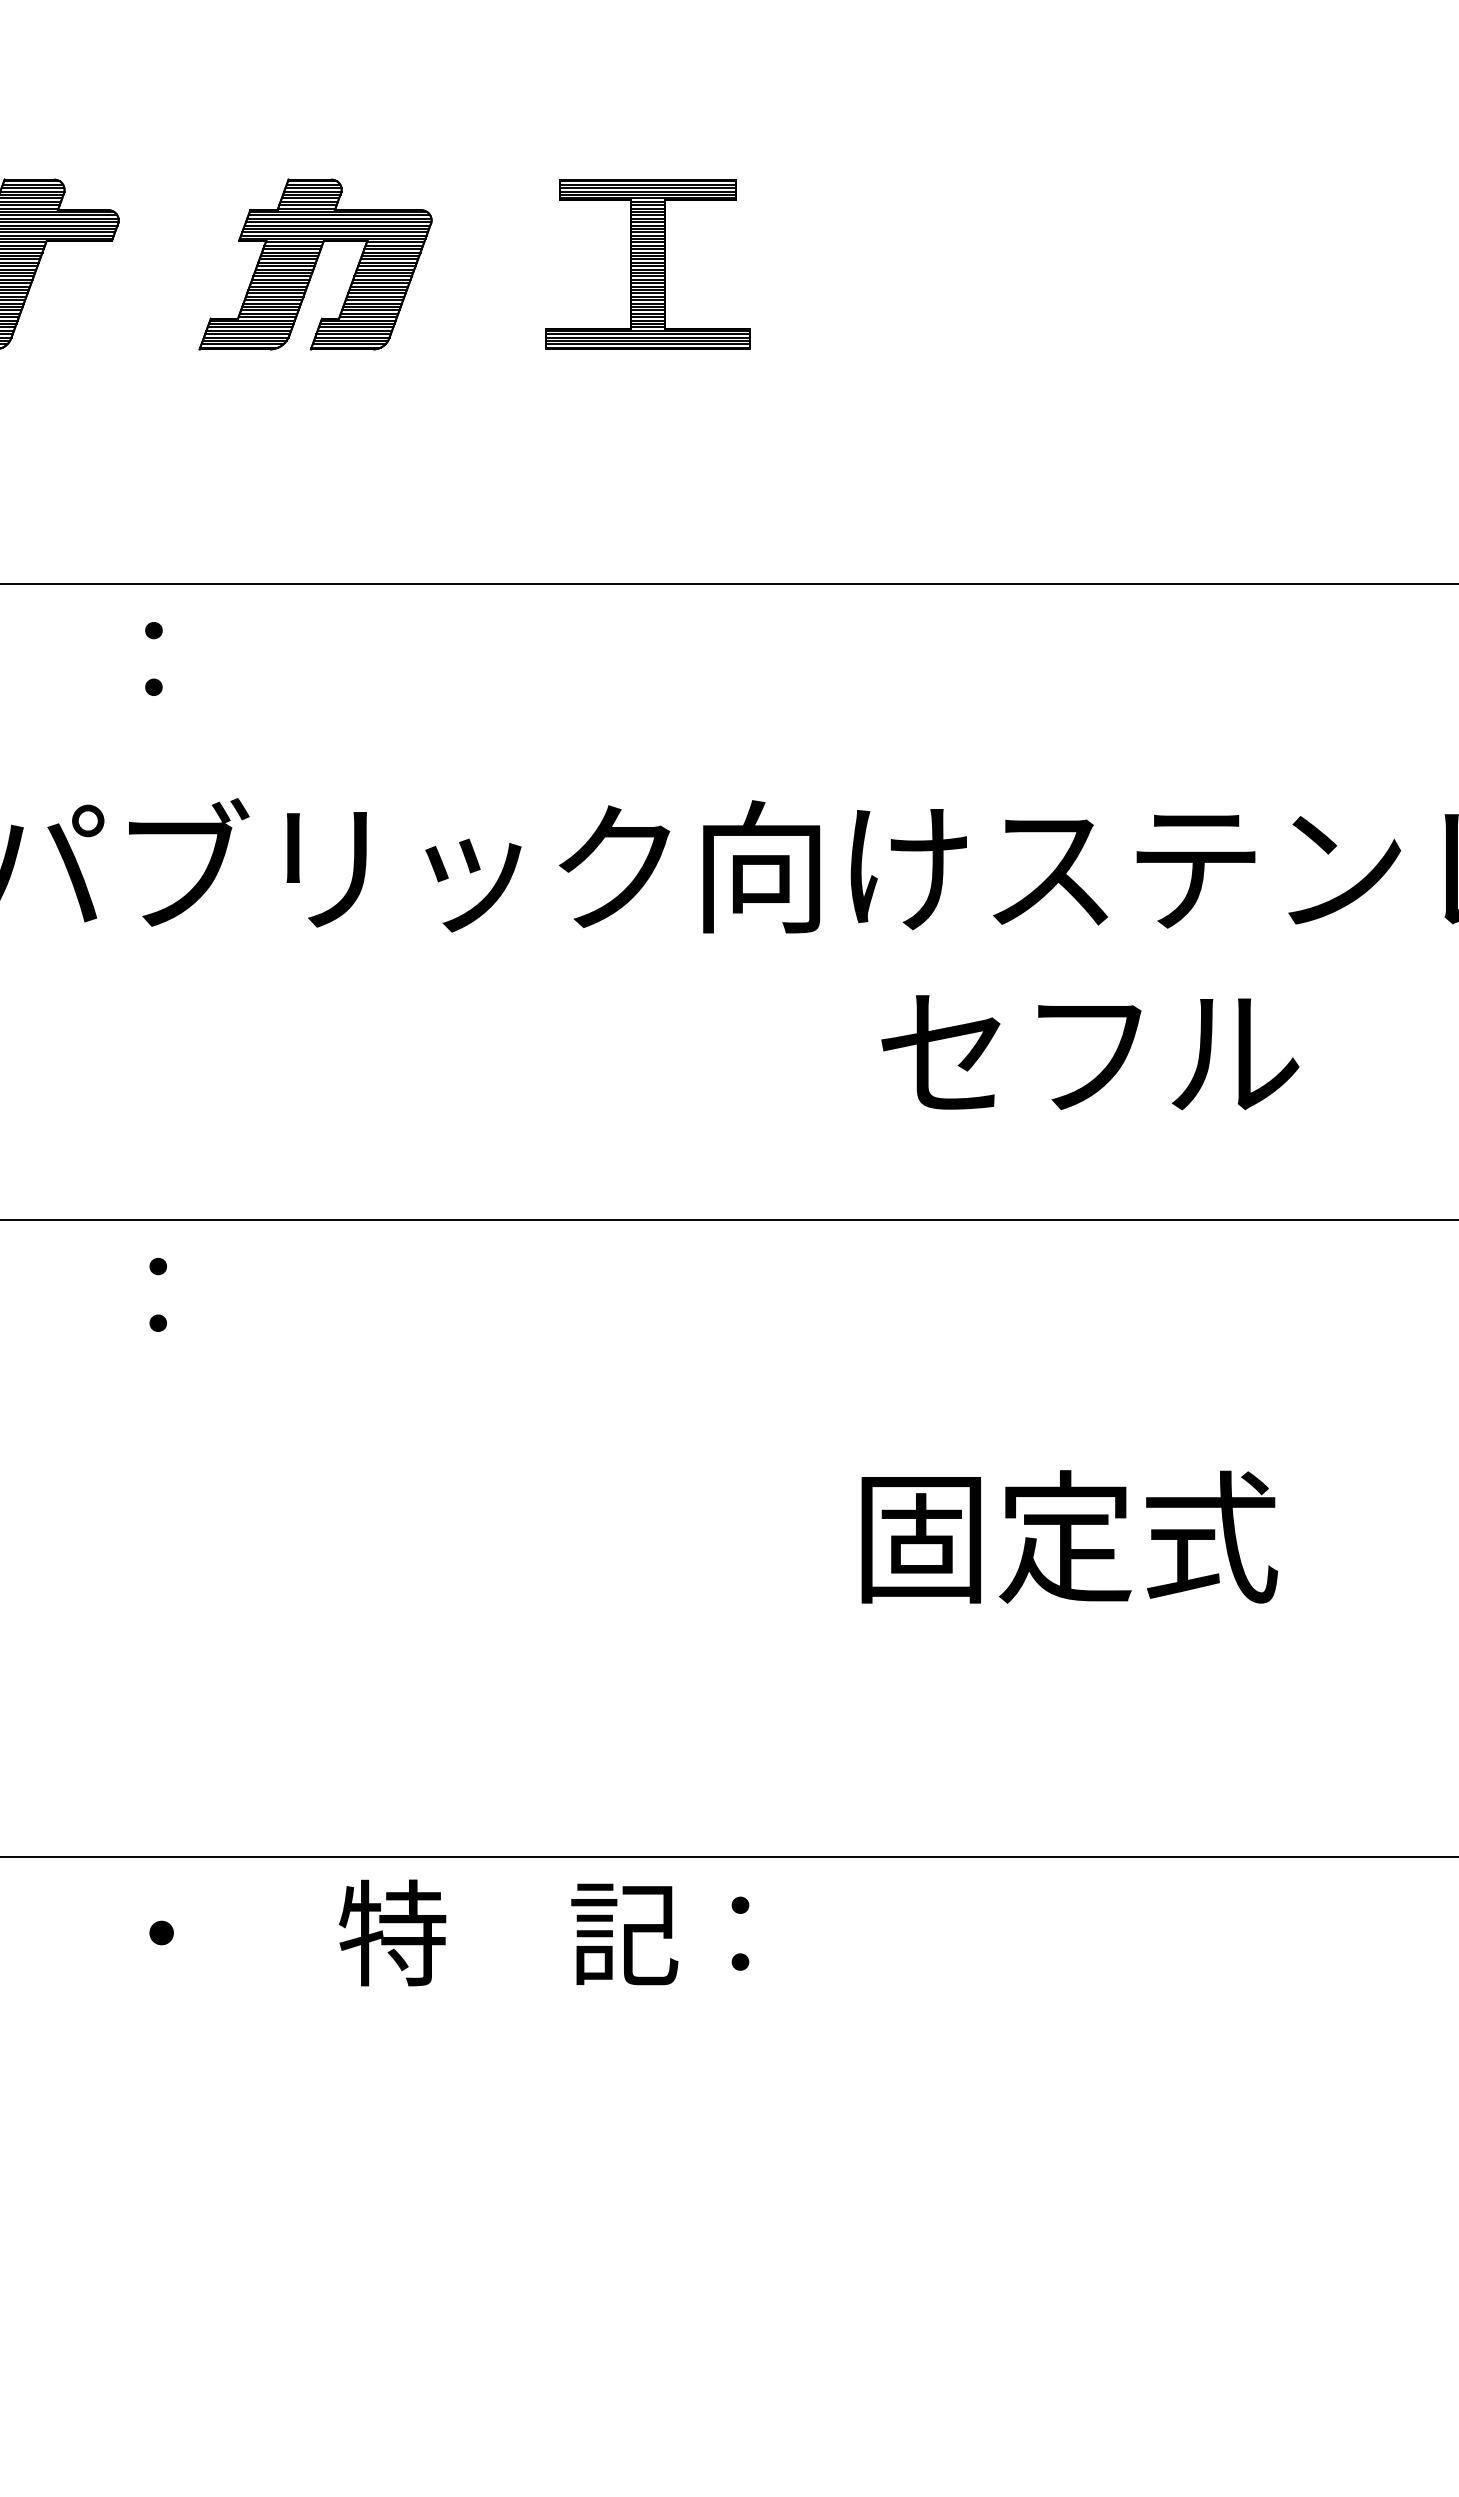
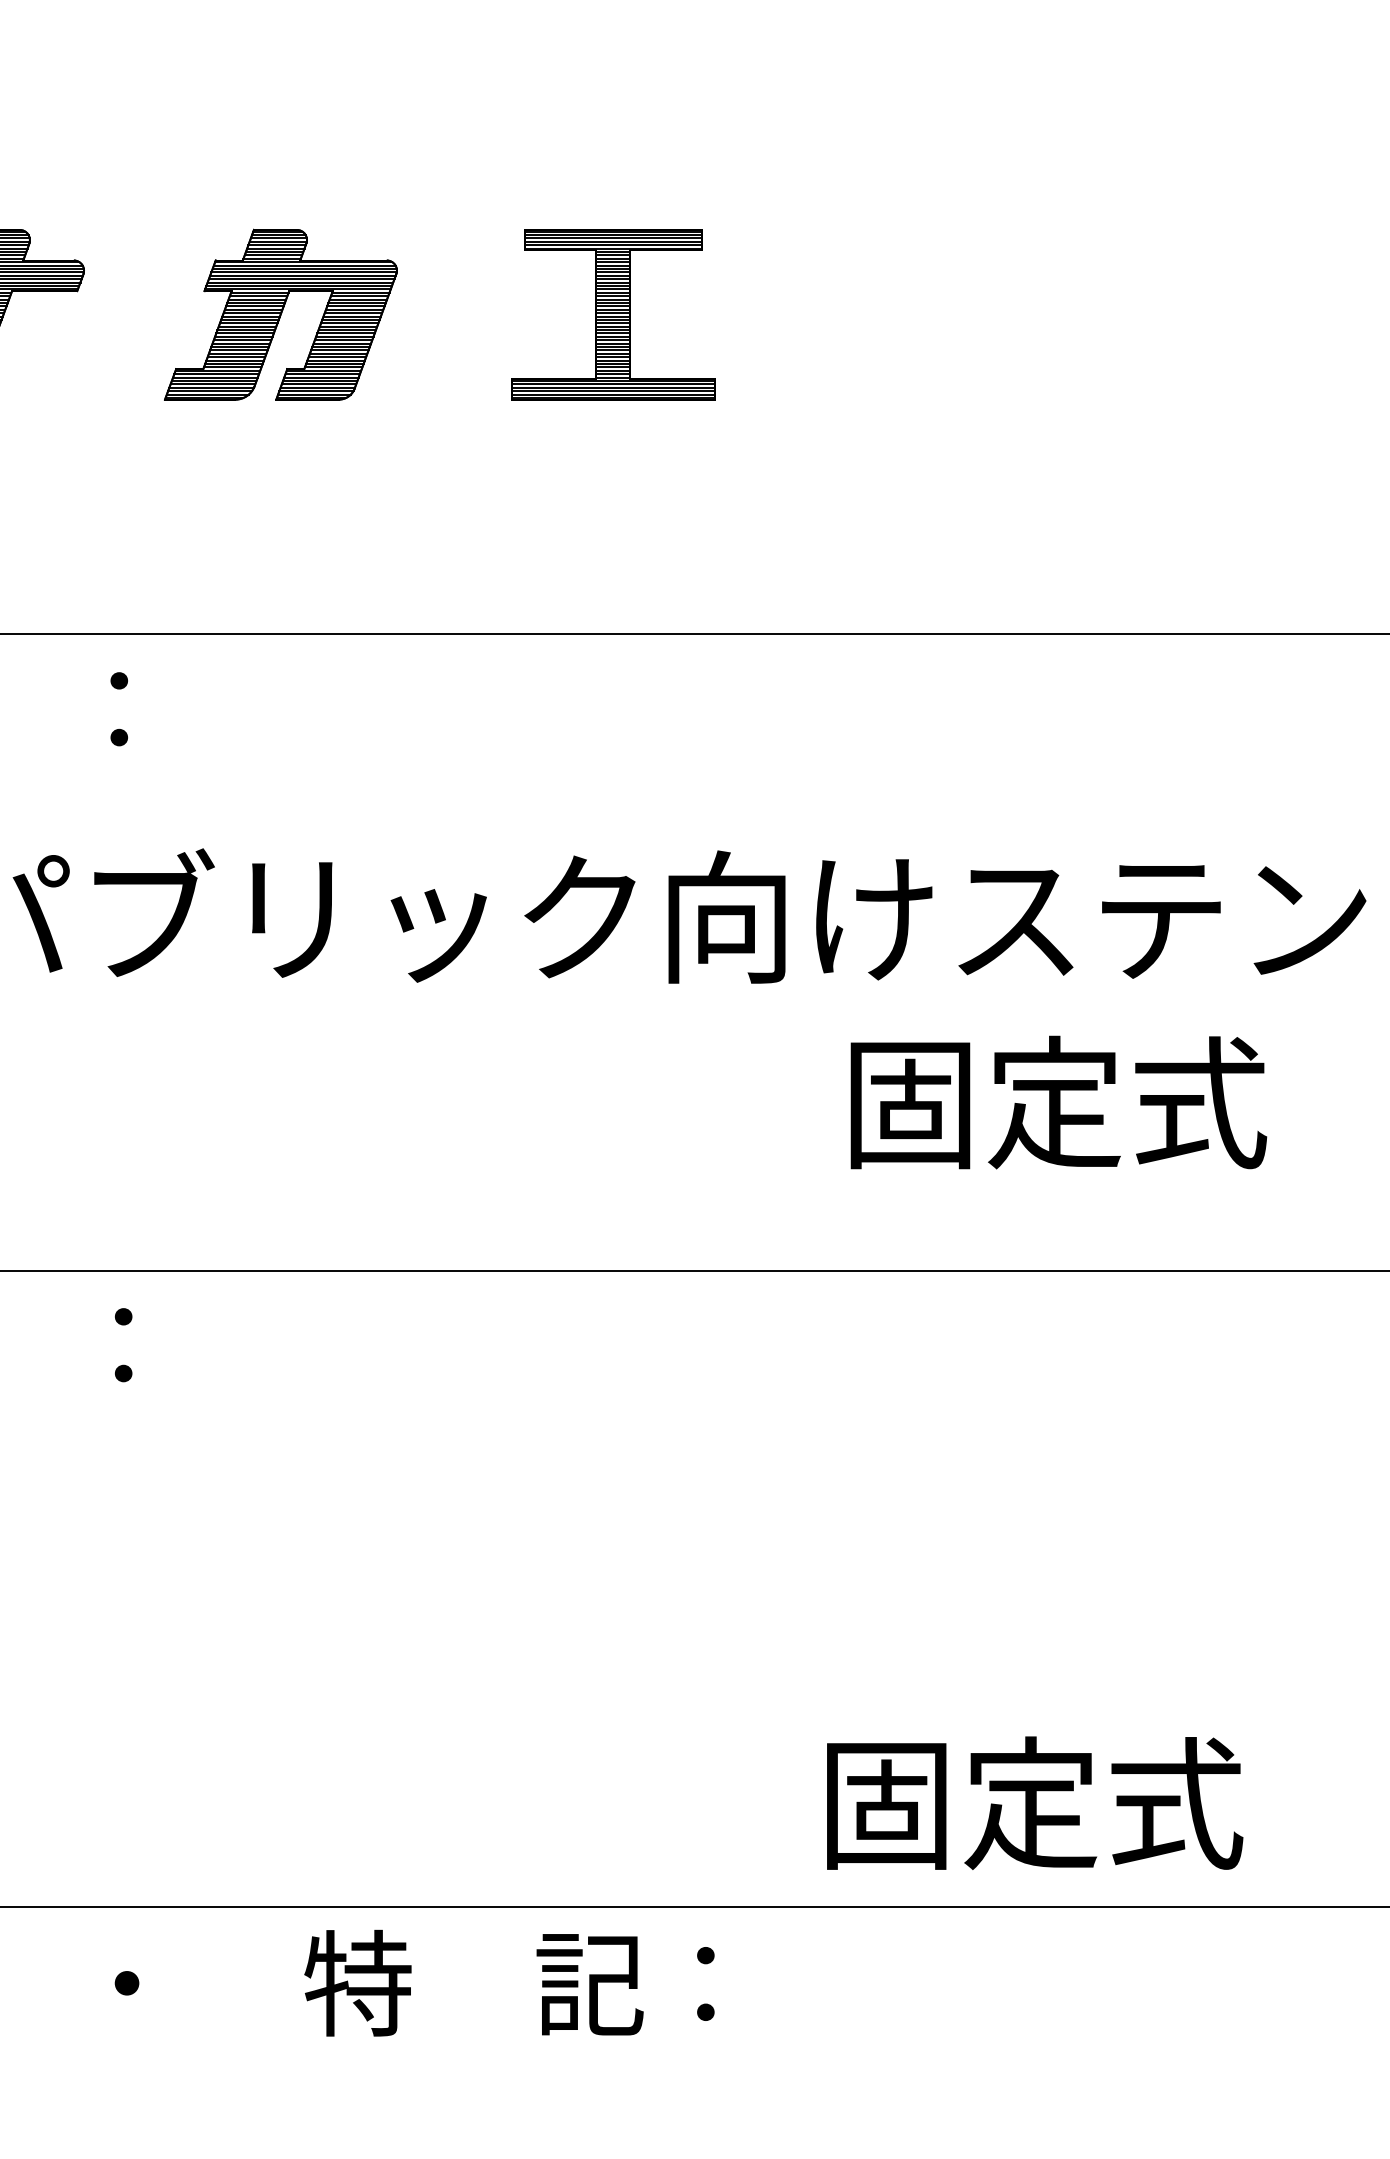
text: (1091, 1052) -> (1056, 1102), セフル -> 固定式
text: (1069, 1536) -> (1034, 1802), moved

